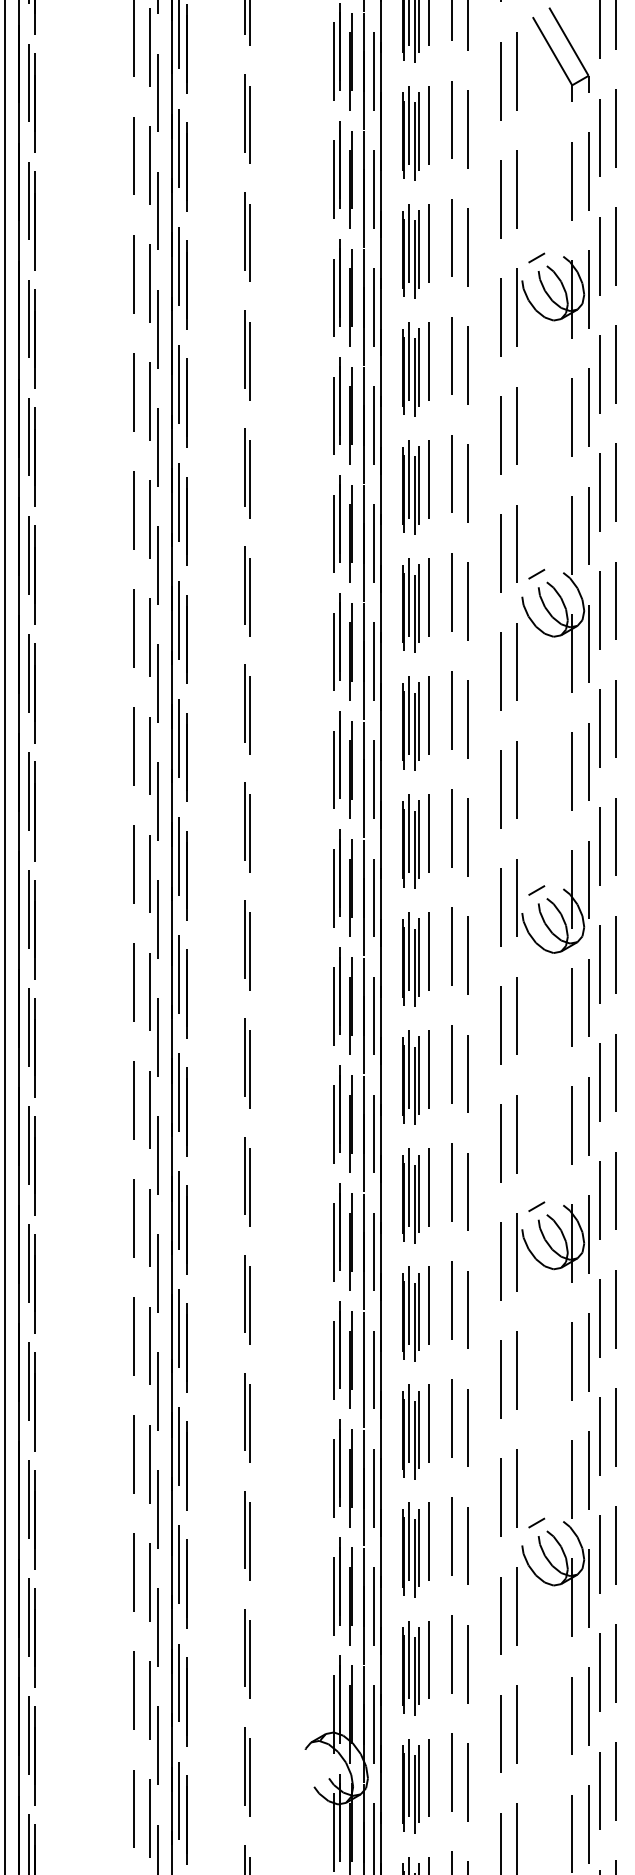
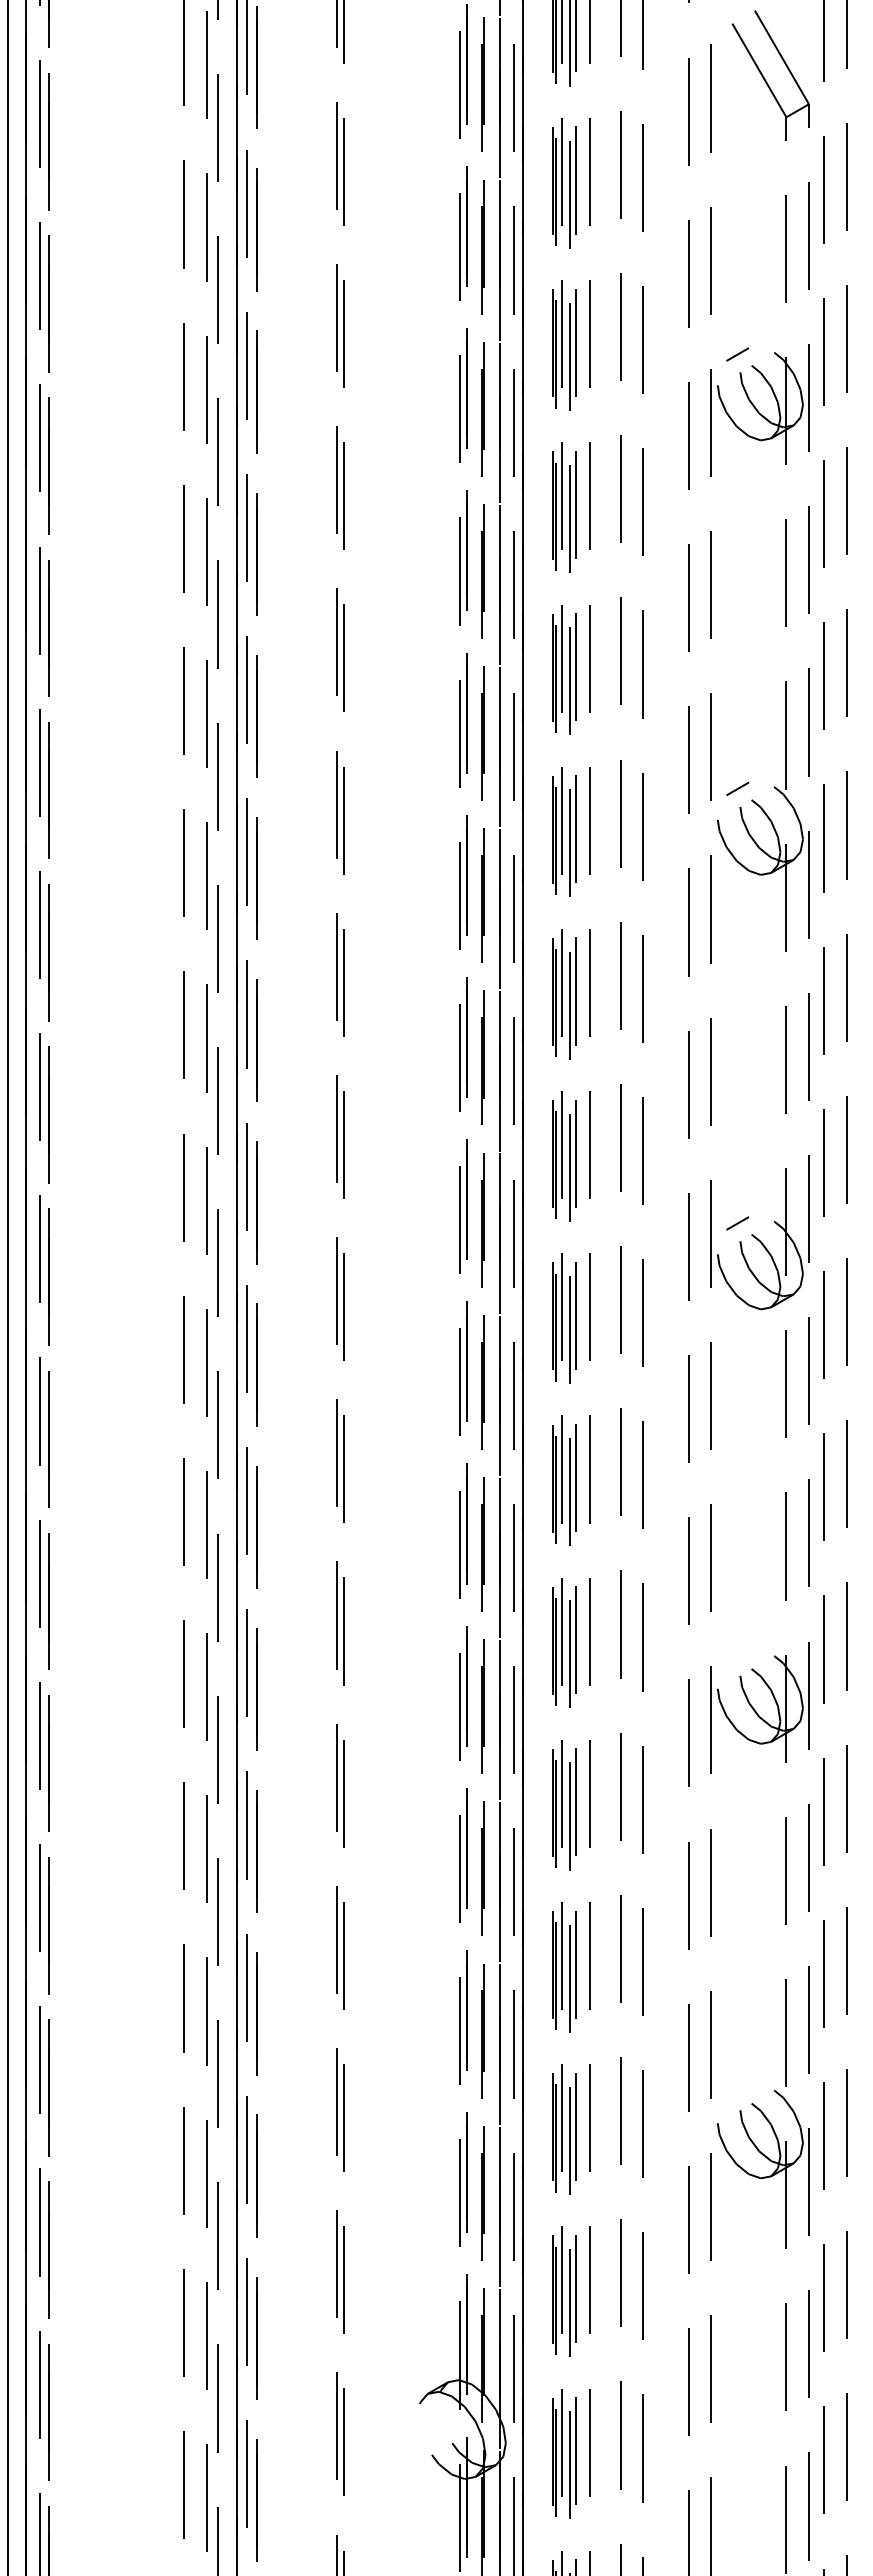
line: (536, 1206) -> (737, 1657), removed
line: (536, 1522) -> (737, 2091), removed

